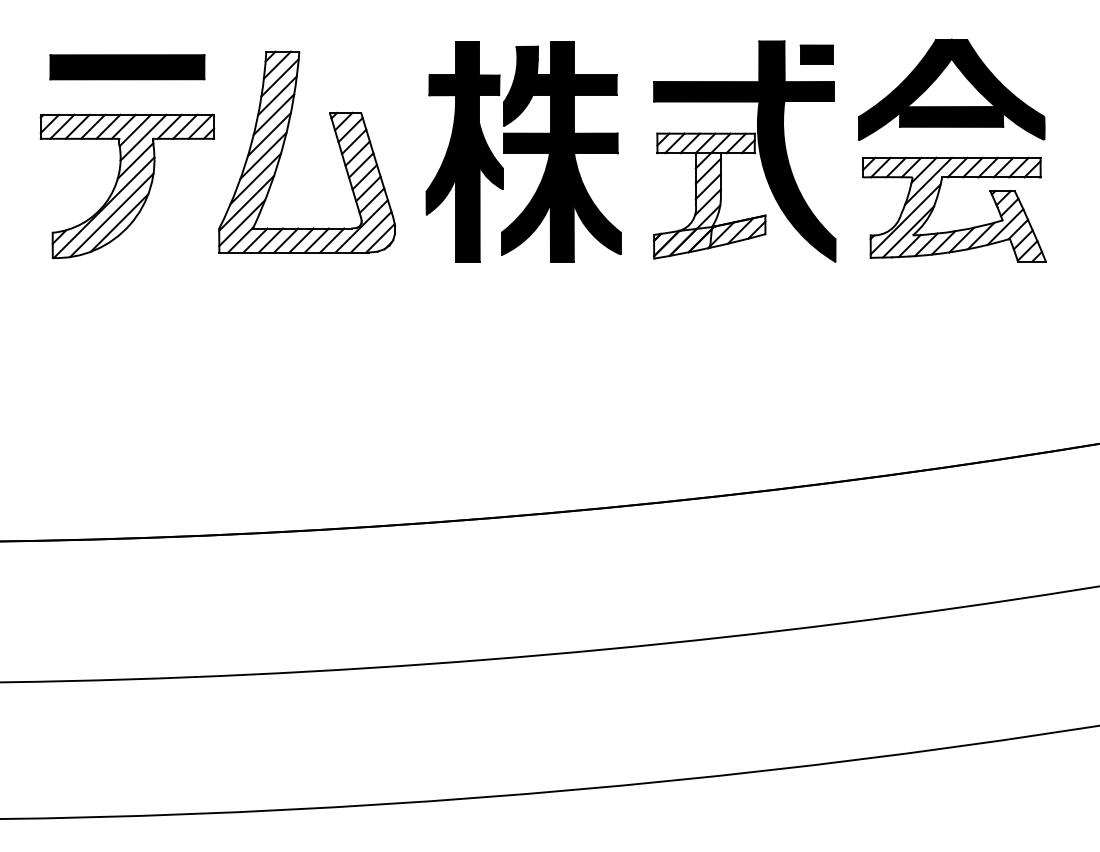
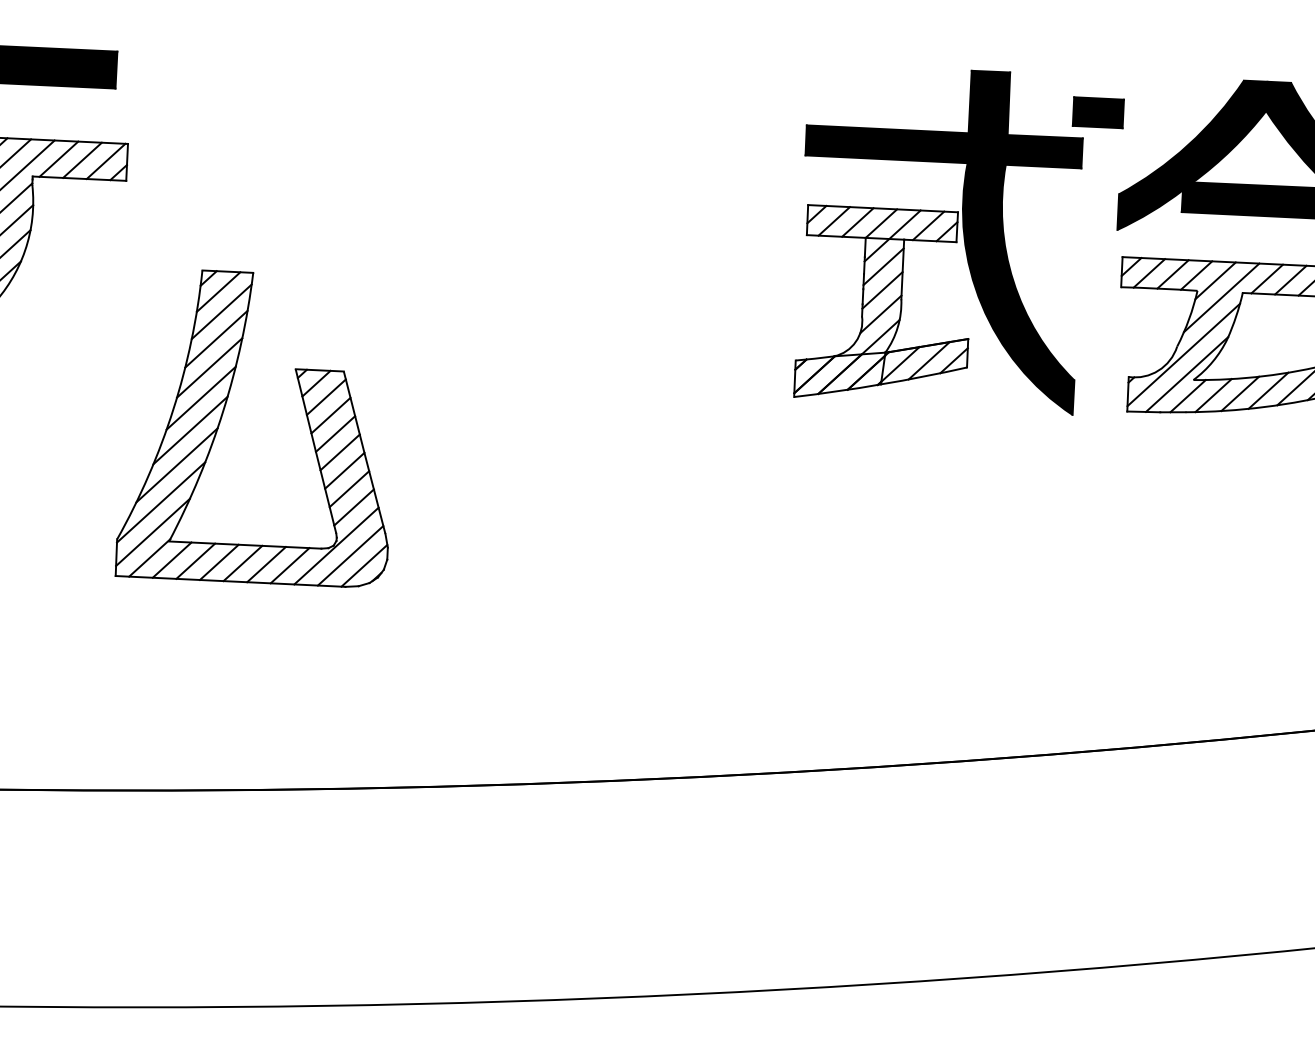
part: (816, 54) -> (1097, 112), moved
part: (284, 145) -> (223, 416), moved
part: (523, 151) -> (601, 222), removed

